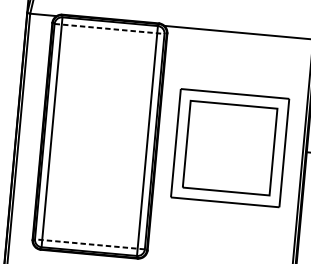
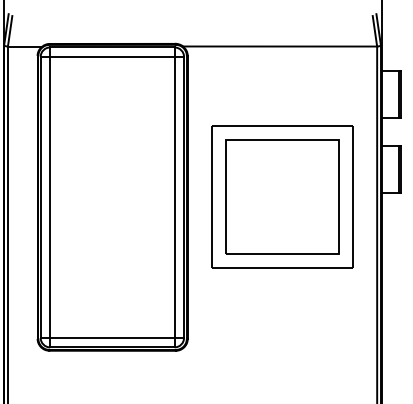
line: (109, 28) -> (112, 56), dashed -> solid
line: (90, 244) -> (112, 337), dashed -> solid

